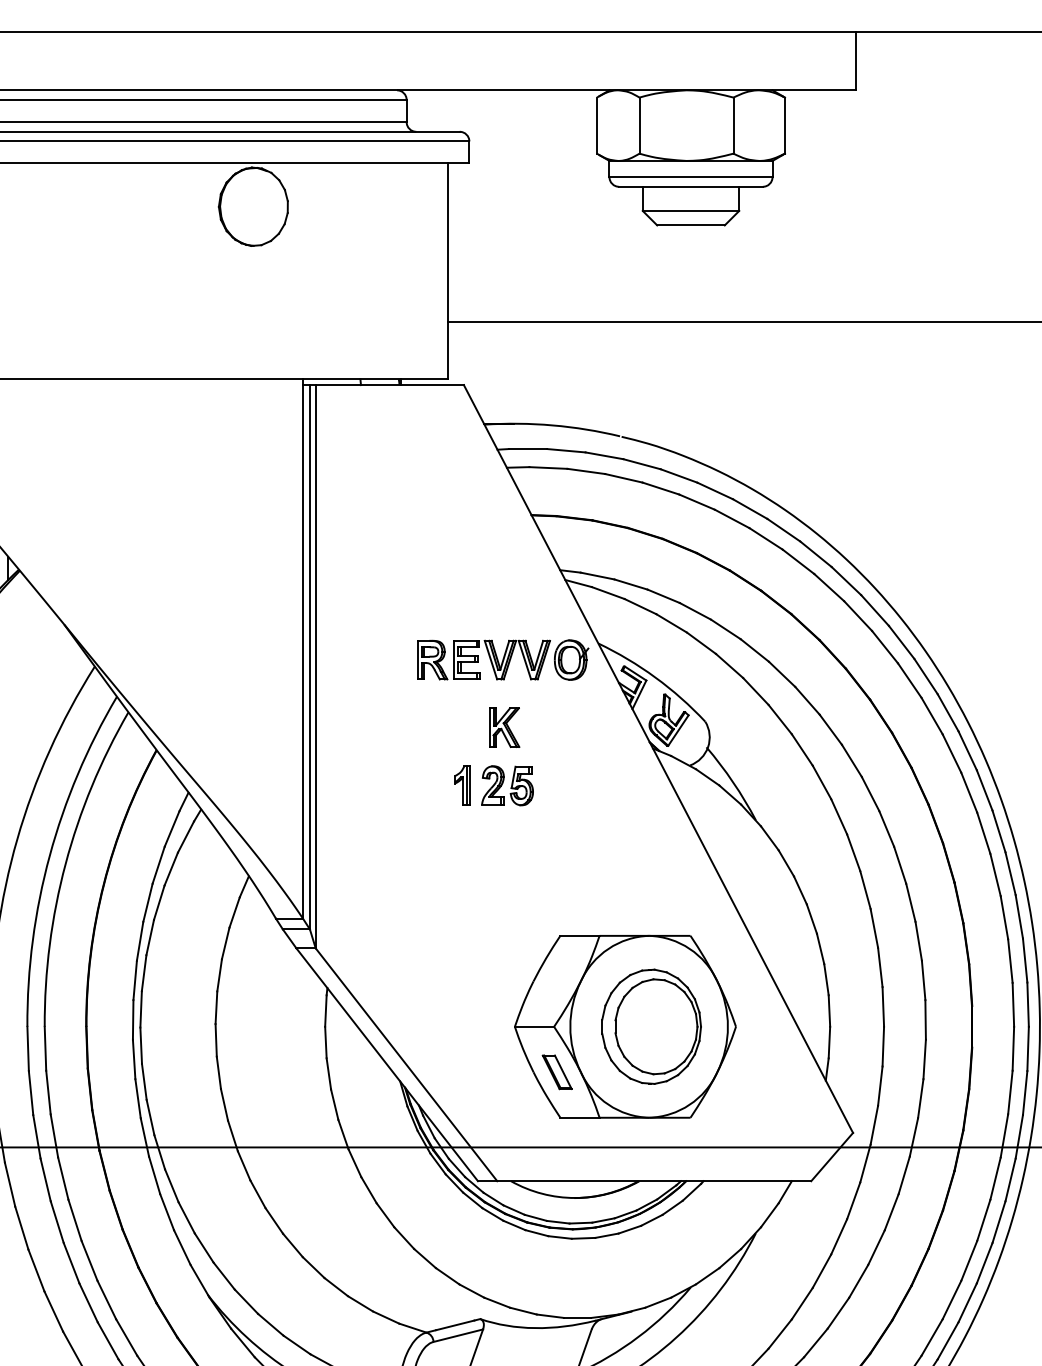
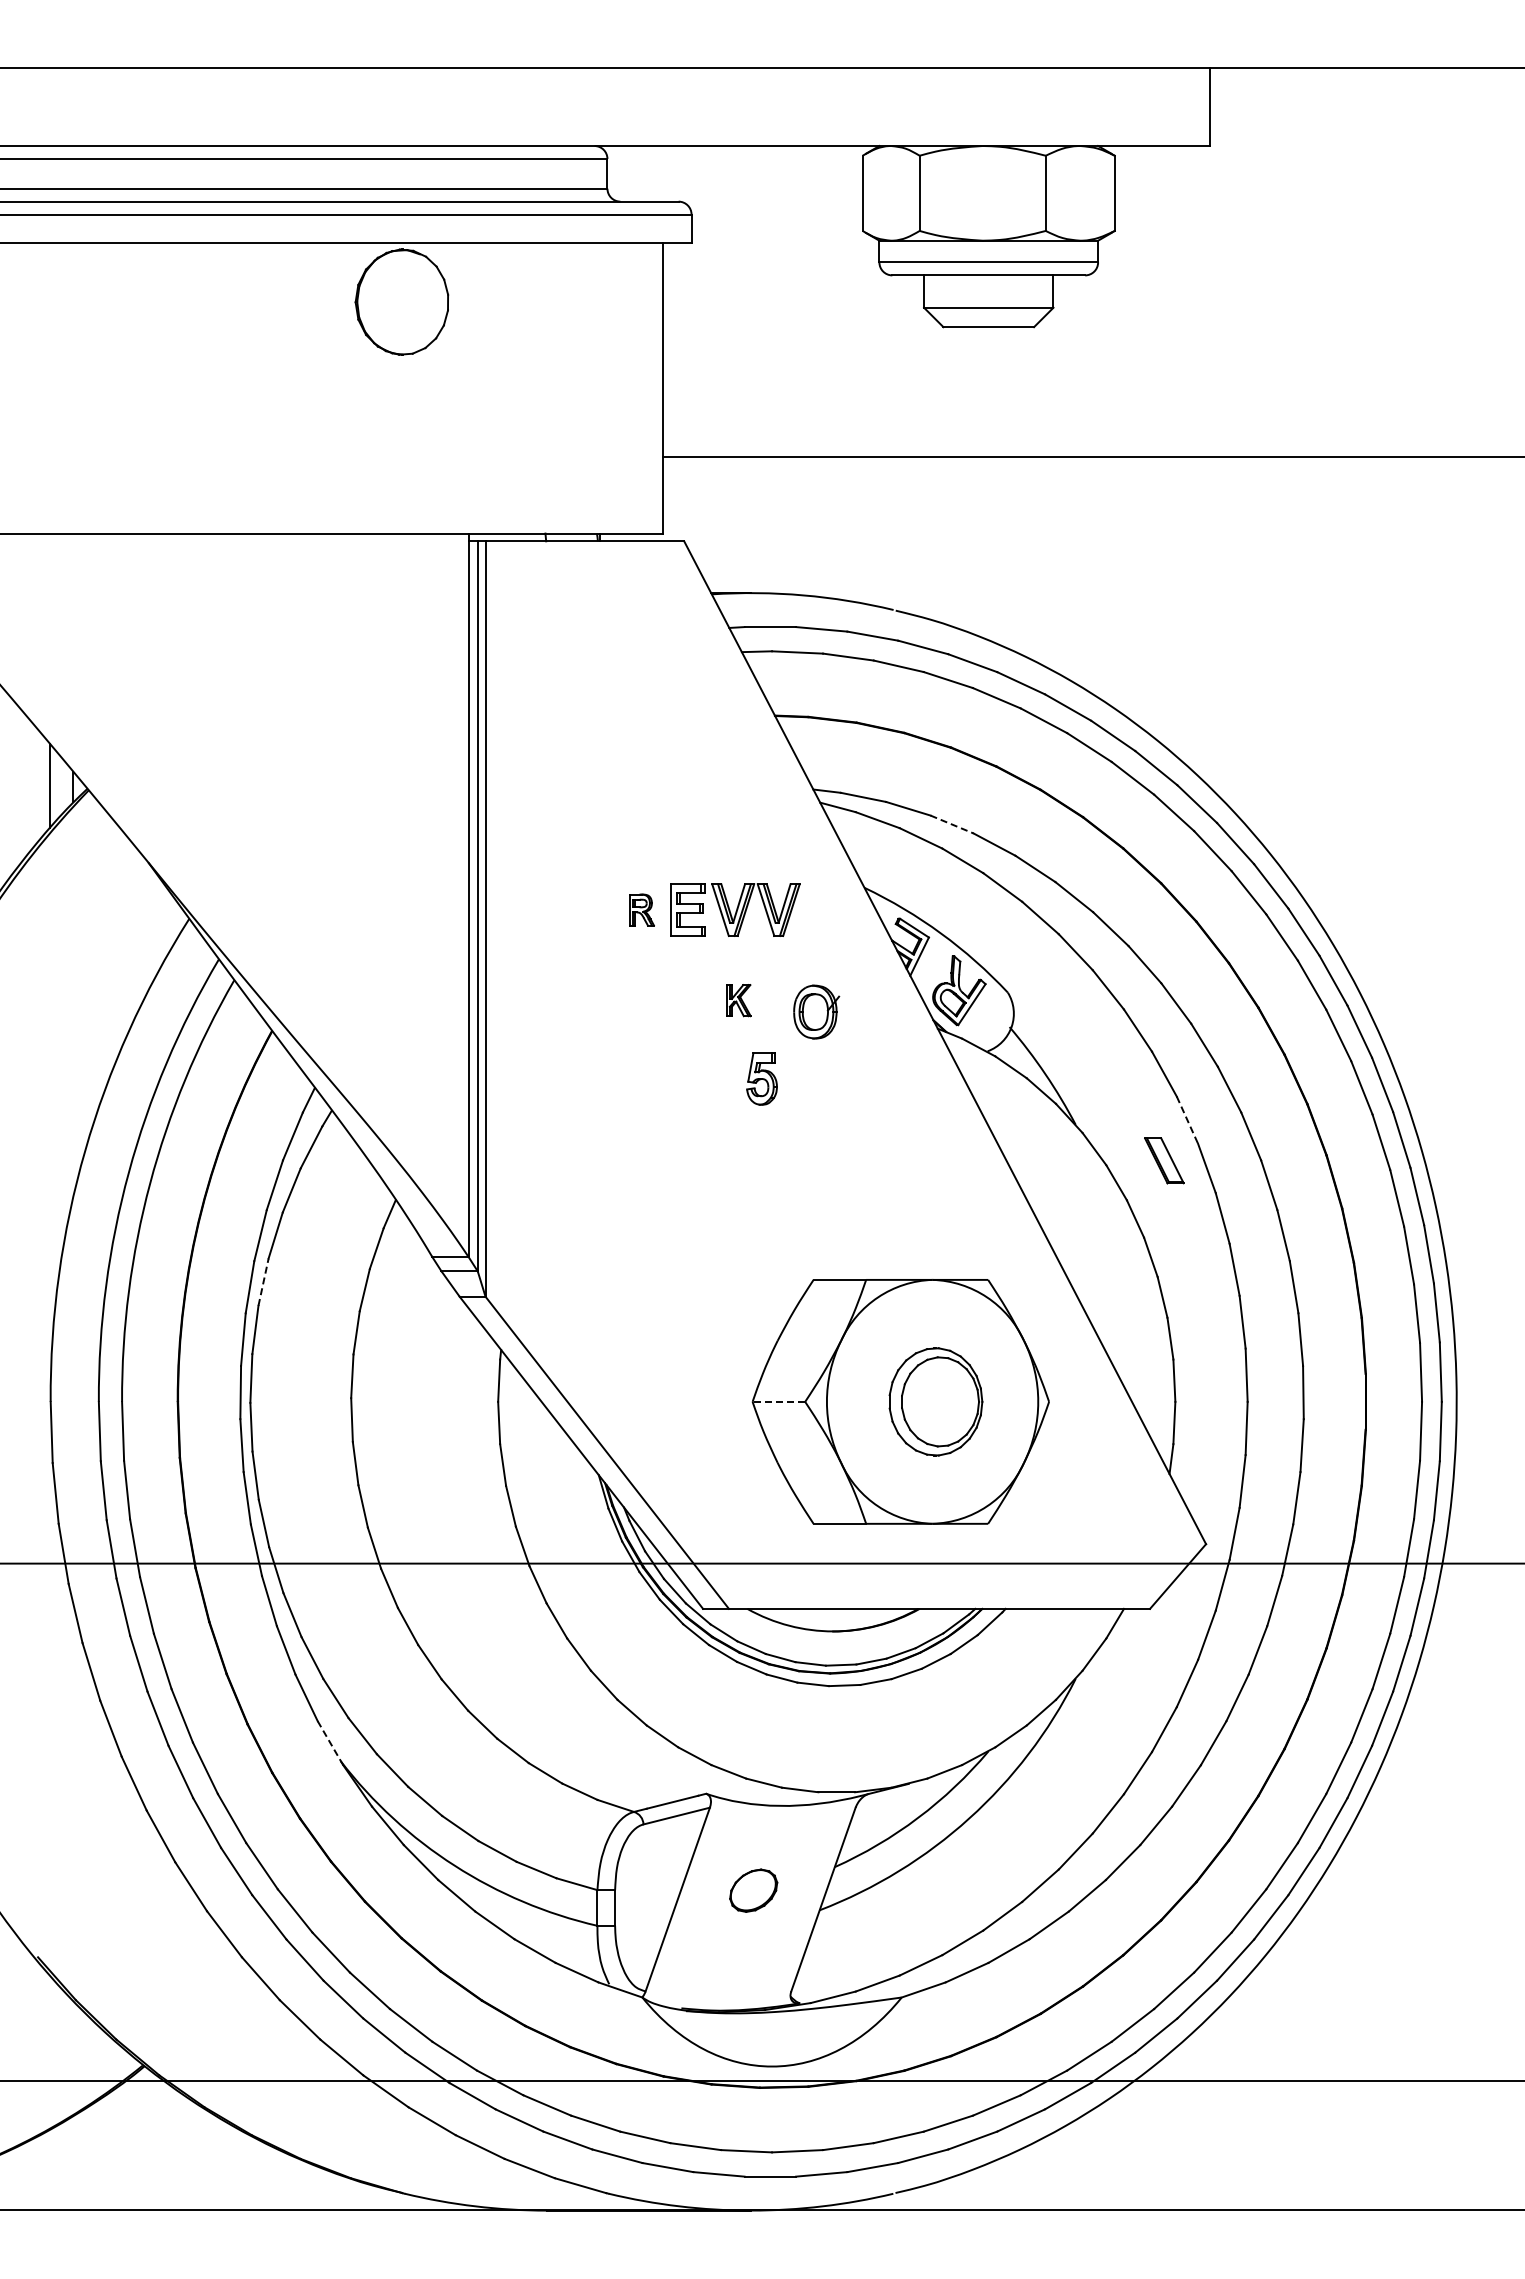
line: (663, 596) -> (952, 824), solid -> dashed
part: (432, 659) -> (641, 909), size x0.6
part: (571, 659) -> (816, 1011), moved
part: (504, 727) -> (738, 1000), size x0.6
part: (461, 784) -> (681, 1077), removed
part: (492, 784) -> (722, 1077), removed
line: (839, 817) -> (1187, 1120), solid -> dashed
line: (150, 937) -> (263, 1281), solid -> dashed
line: (534, 1026) -> (778, 1401), solid -> dashed
part: (651, 1026) -> (935, 1401), size x0.7
part: (557, 1072) -> (1164, 1160), moved
line: (200, 1280) -> (330, 1742), solid -> dashed

